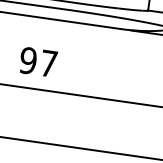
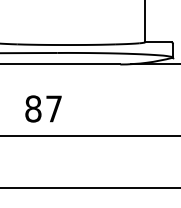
text: (28, 60) -> (33, 108), 97 -> 87

